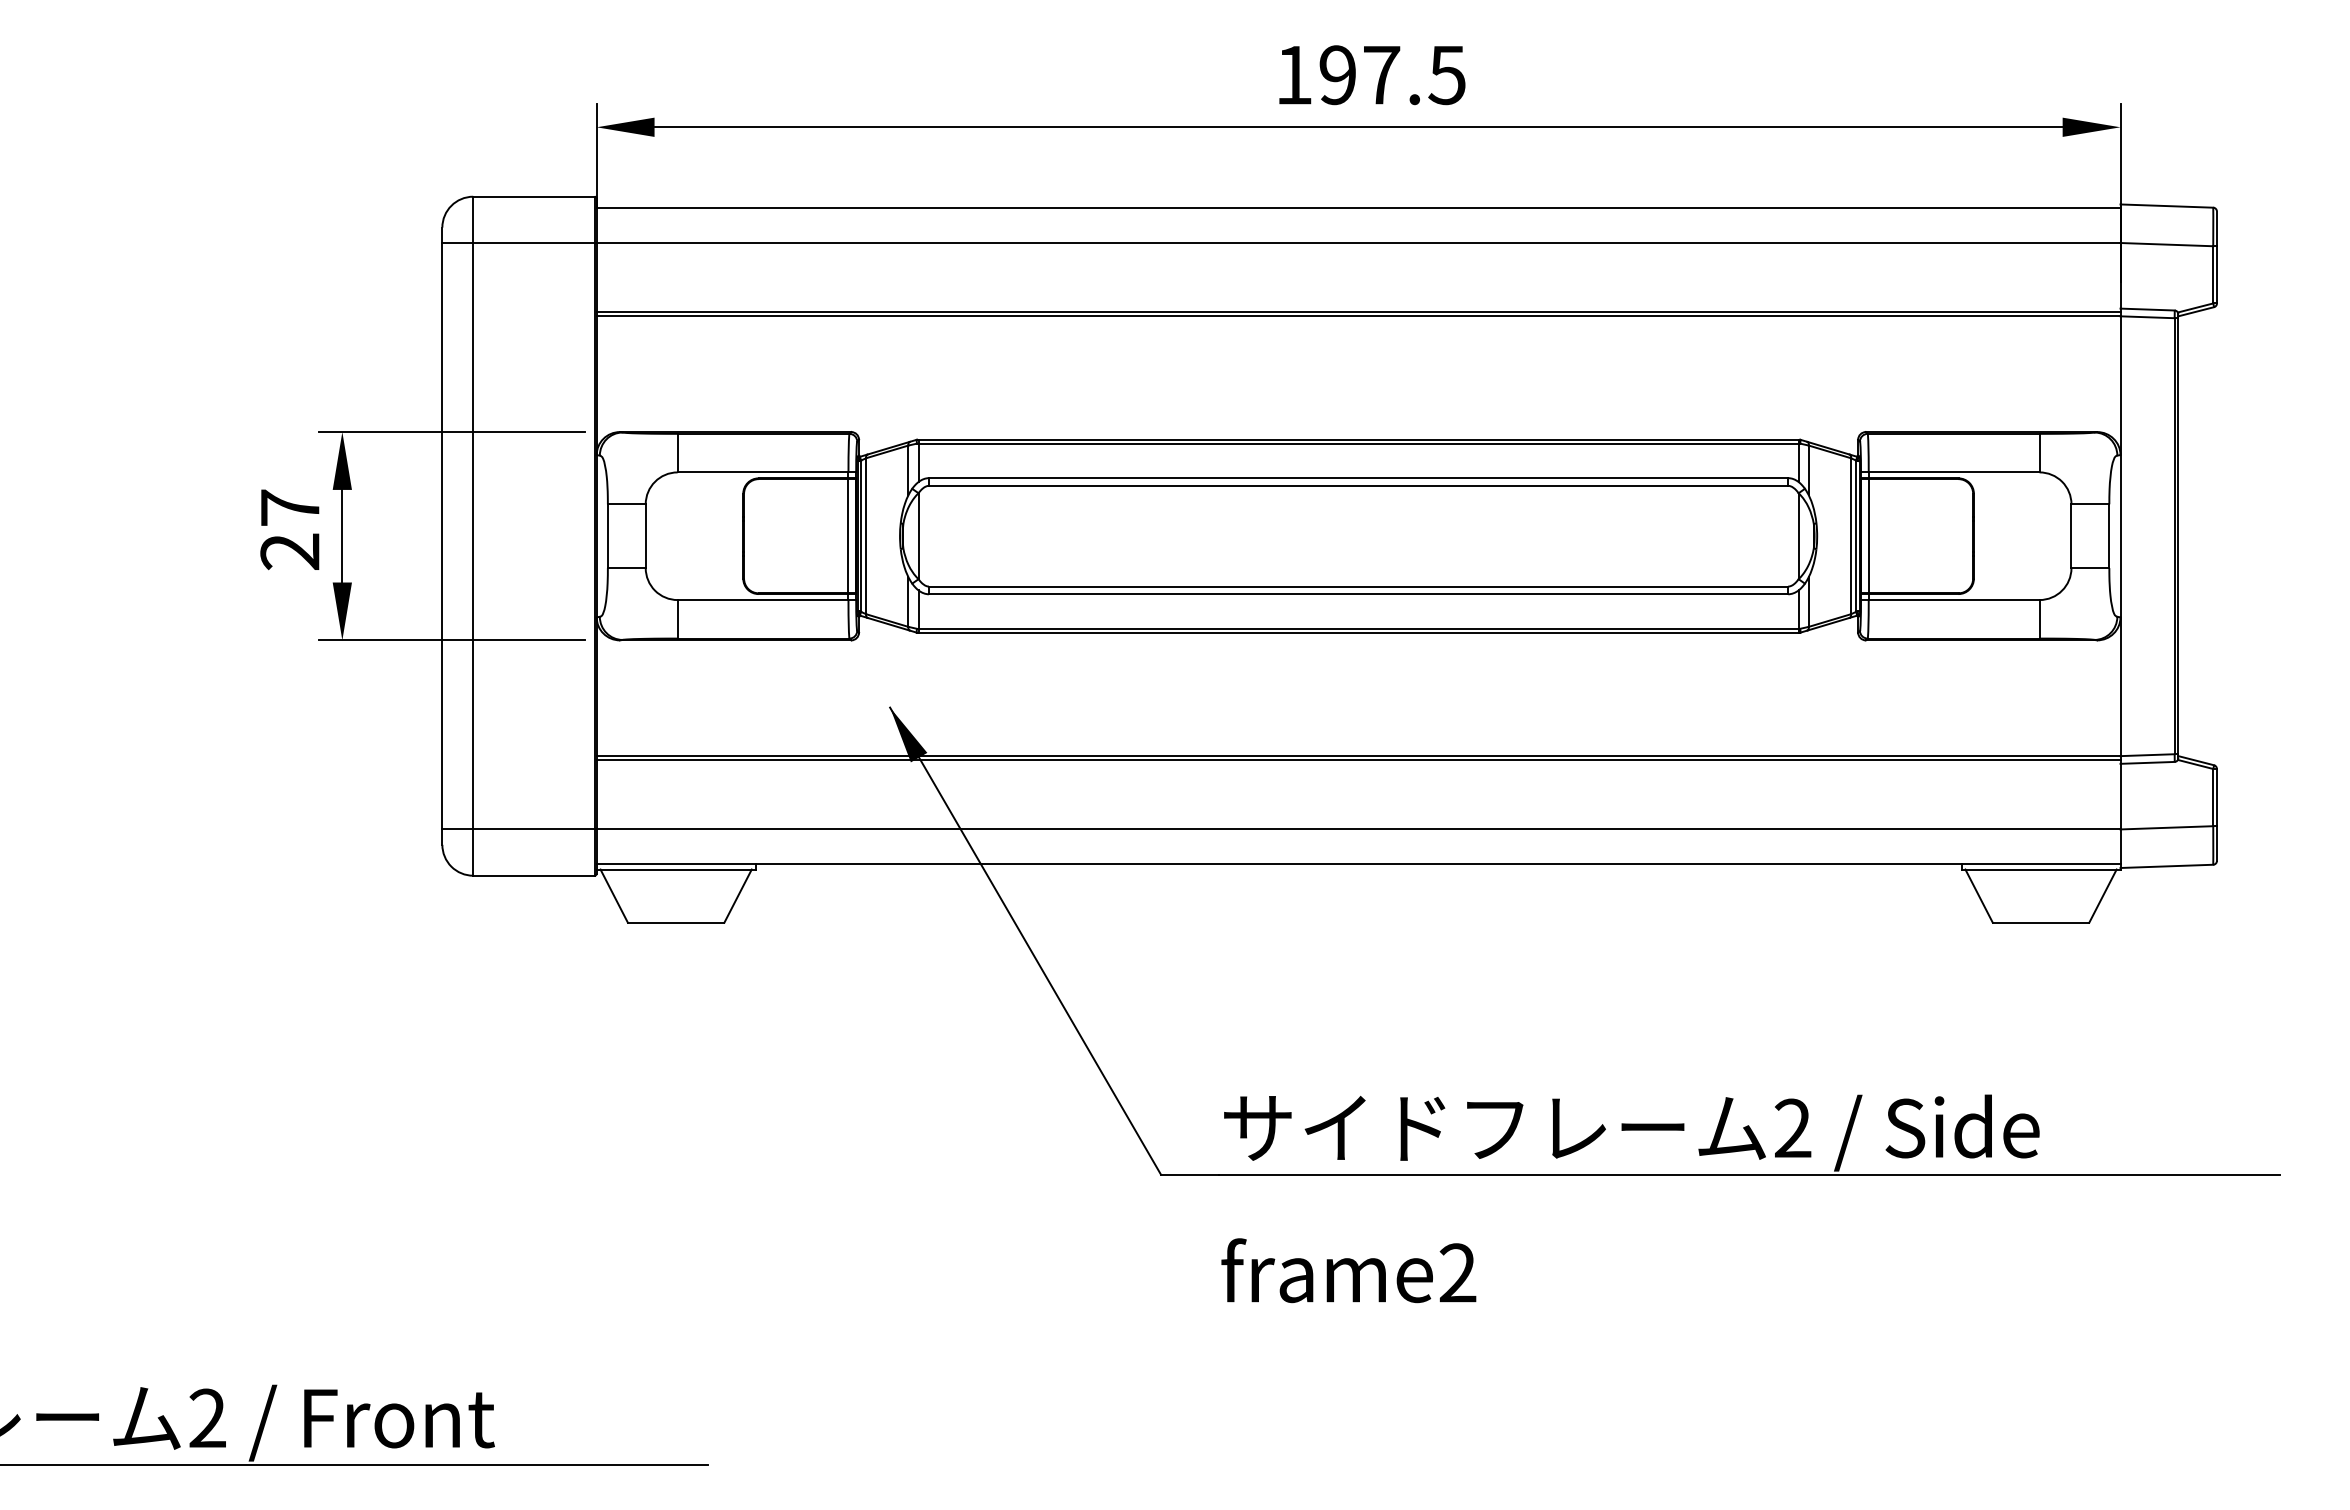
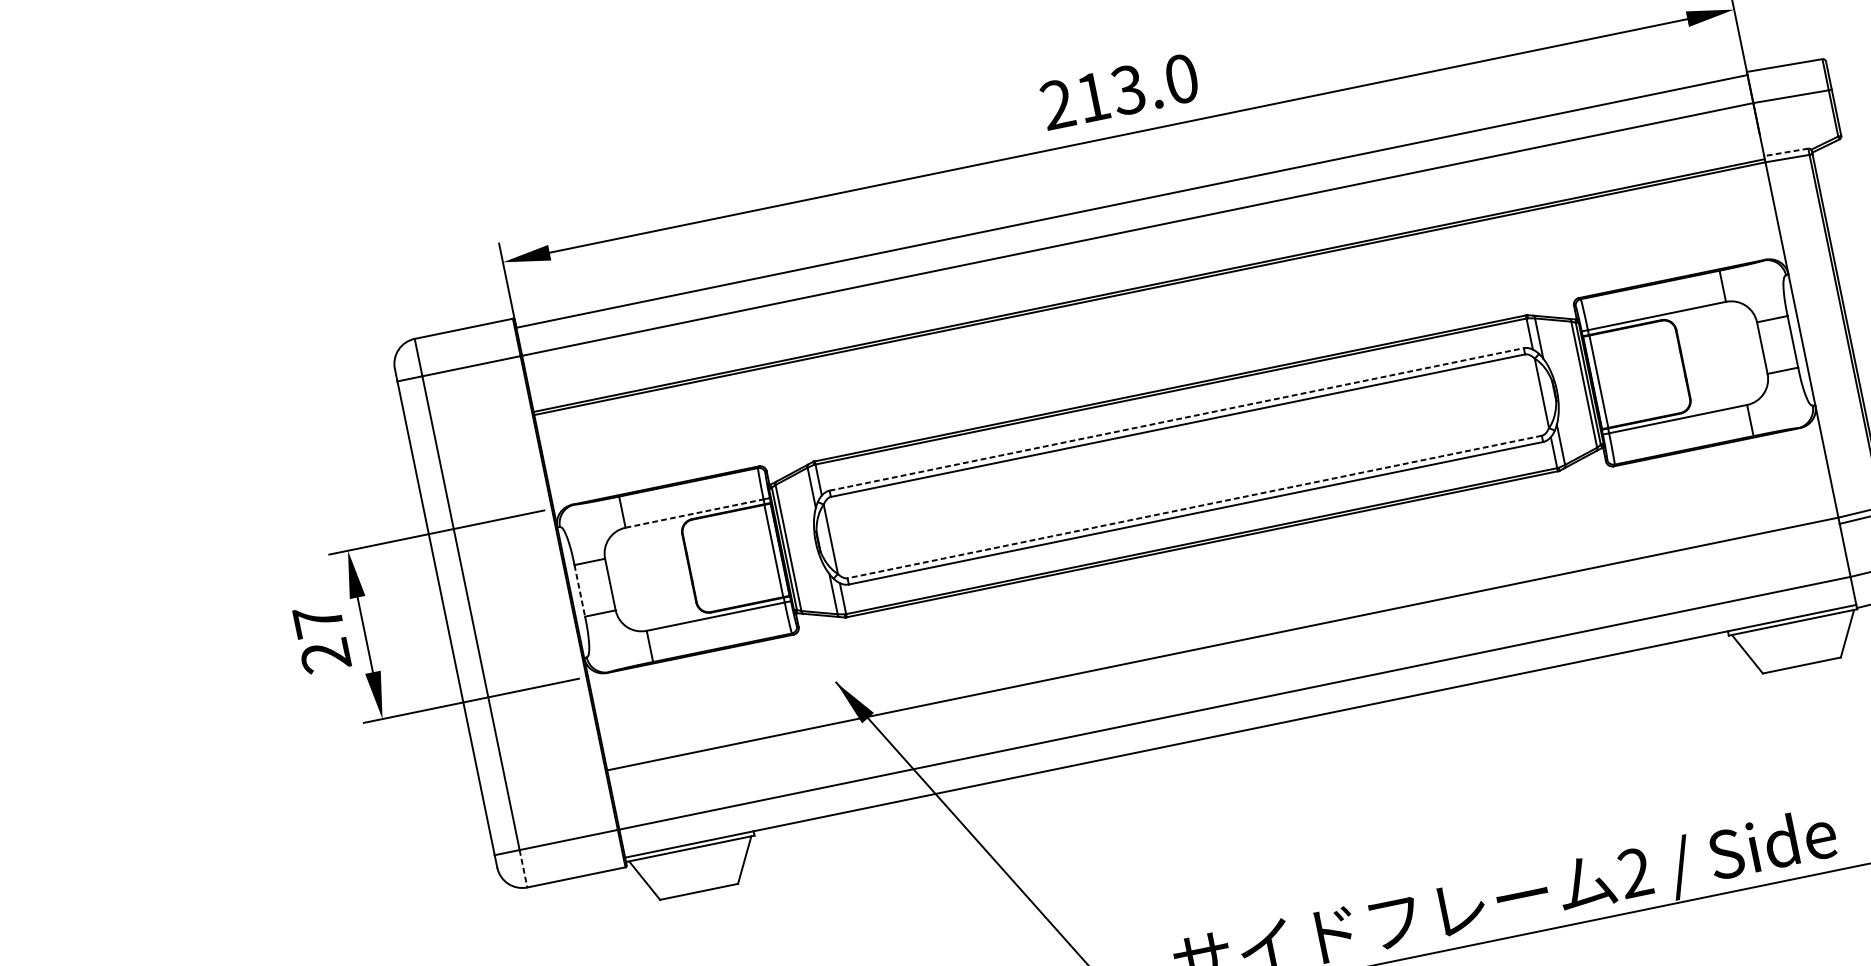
text: (1370, 75) -> (1119, 92), 197.5 -> 213.0
line: (2147, 309) -> (1786, 152), solid -> dashed
line: (763, 472) -> (694, 513), solid -> dashed
line: (1358, 478) -> (1176, 419), solid -> dashed
line: (607, 536) -> (579, 591), solid -> dashed
line: (1358, 586) -> (1194, 506), solid -> dashed
line: (1358, 759) -> (1223, 646), removed
line: (473, 853) -> (523, 869), solid -> dashed

